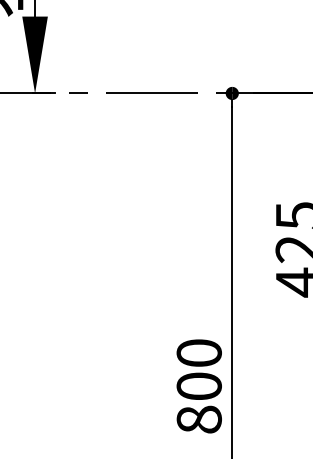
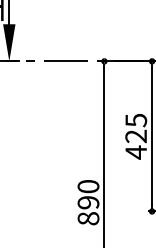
text: (199, 386) -> (88, 202), 800 -> 890

